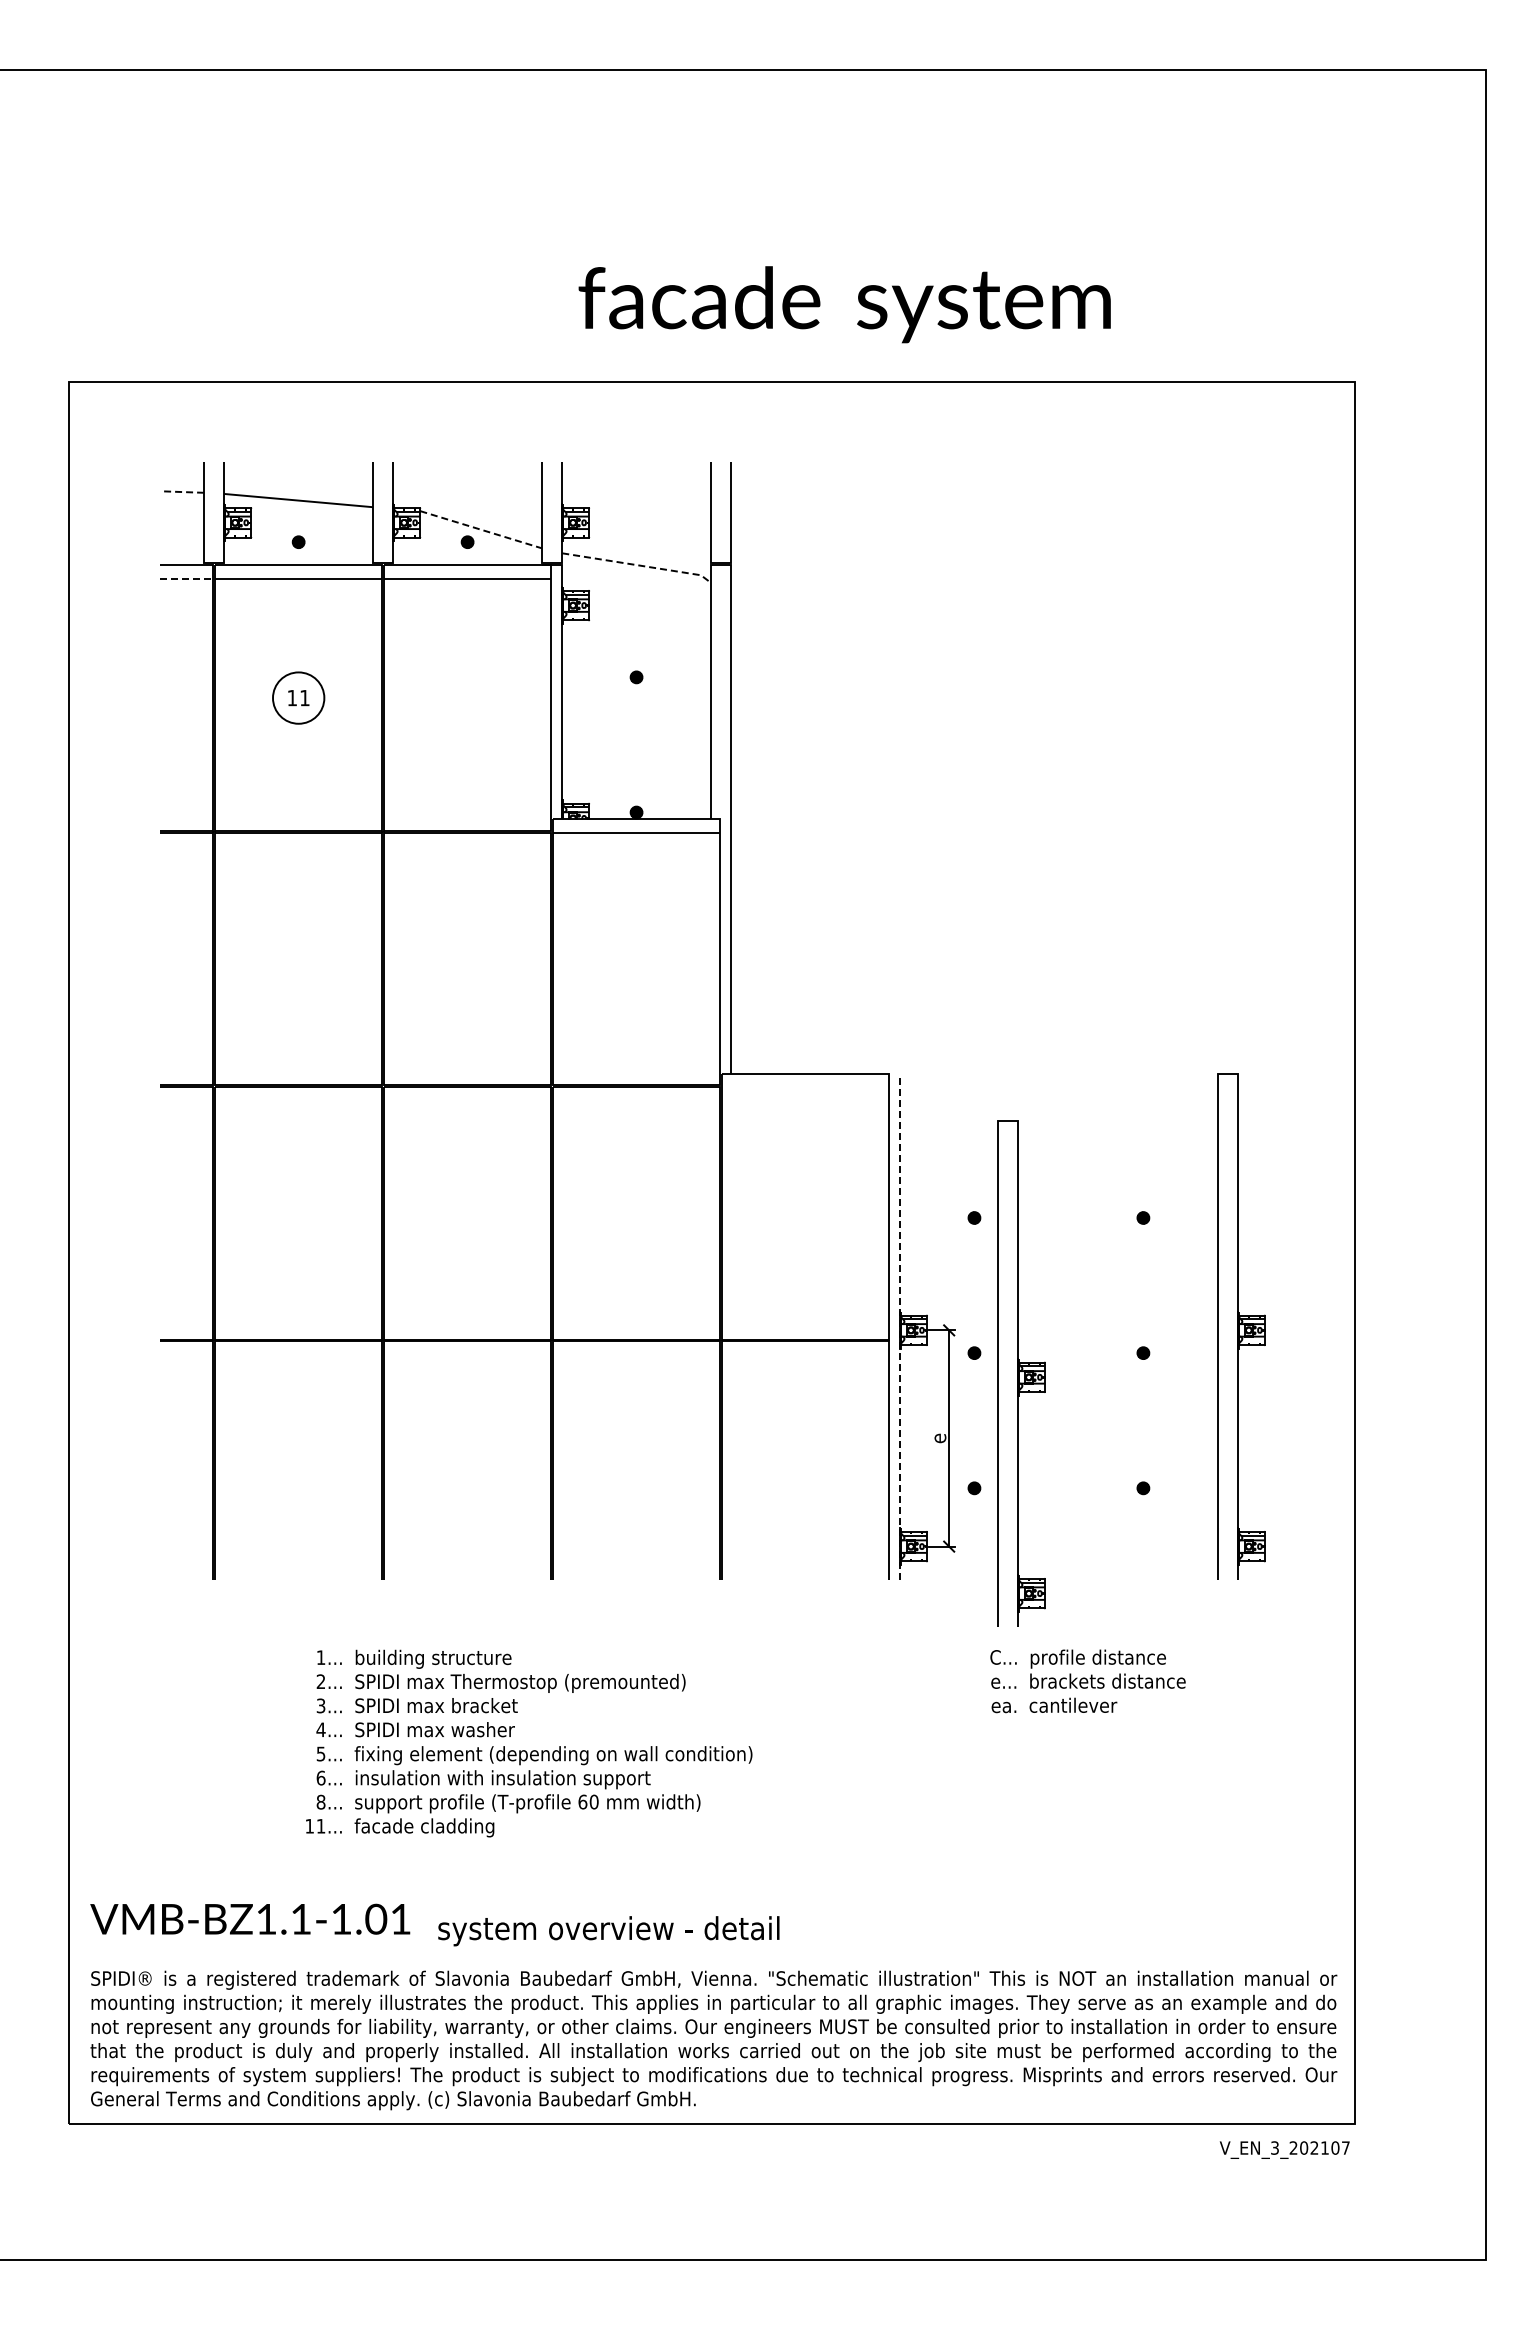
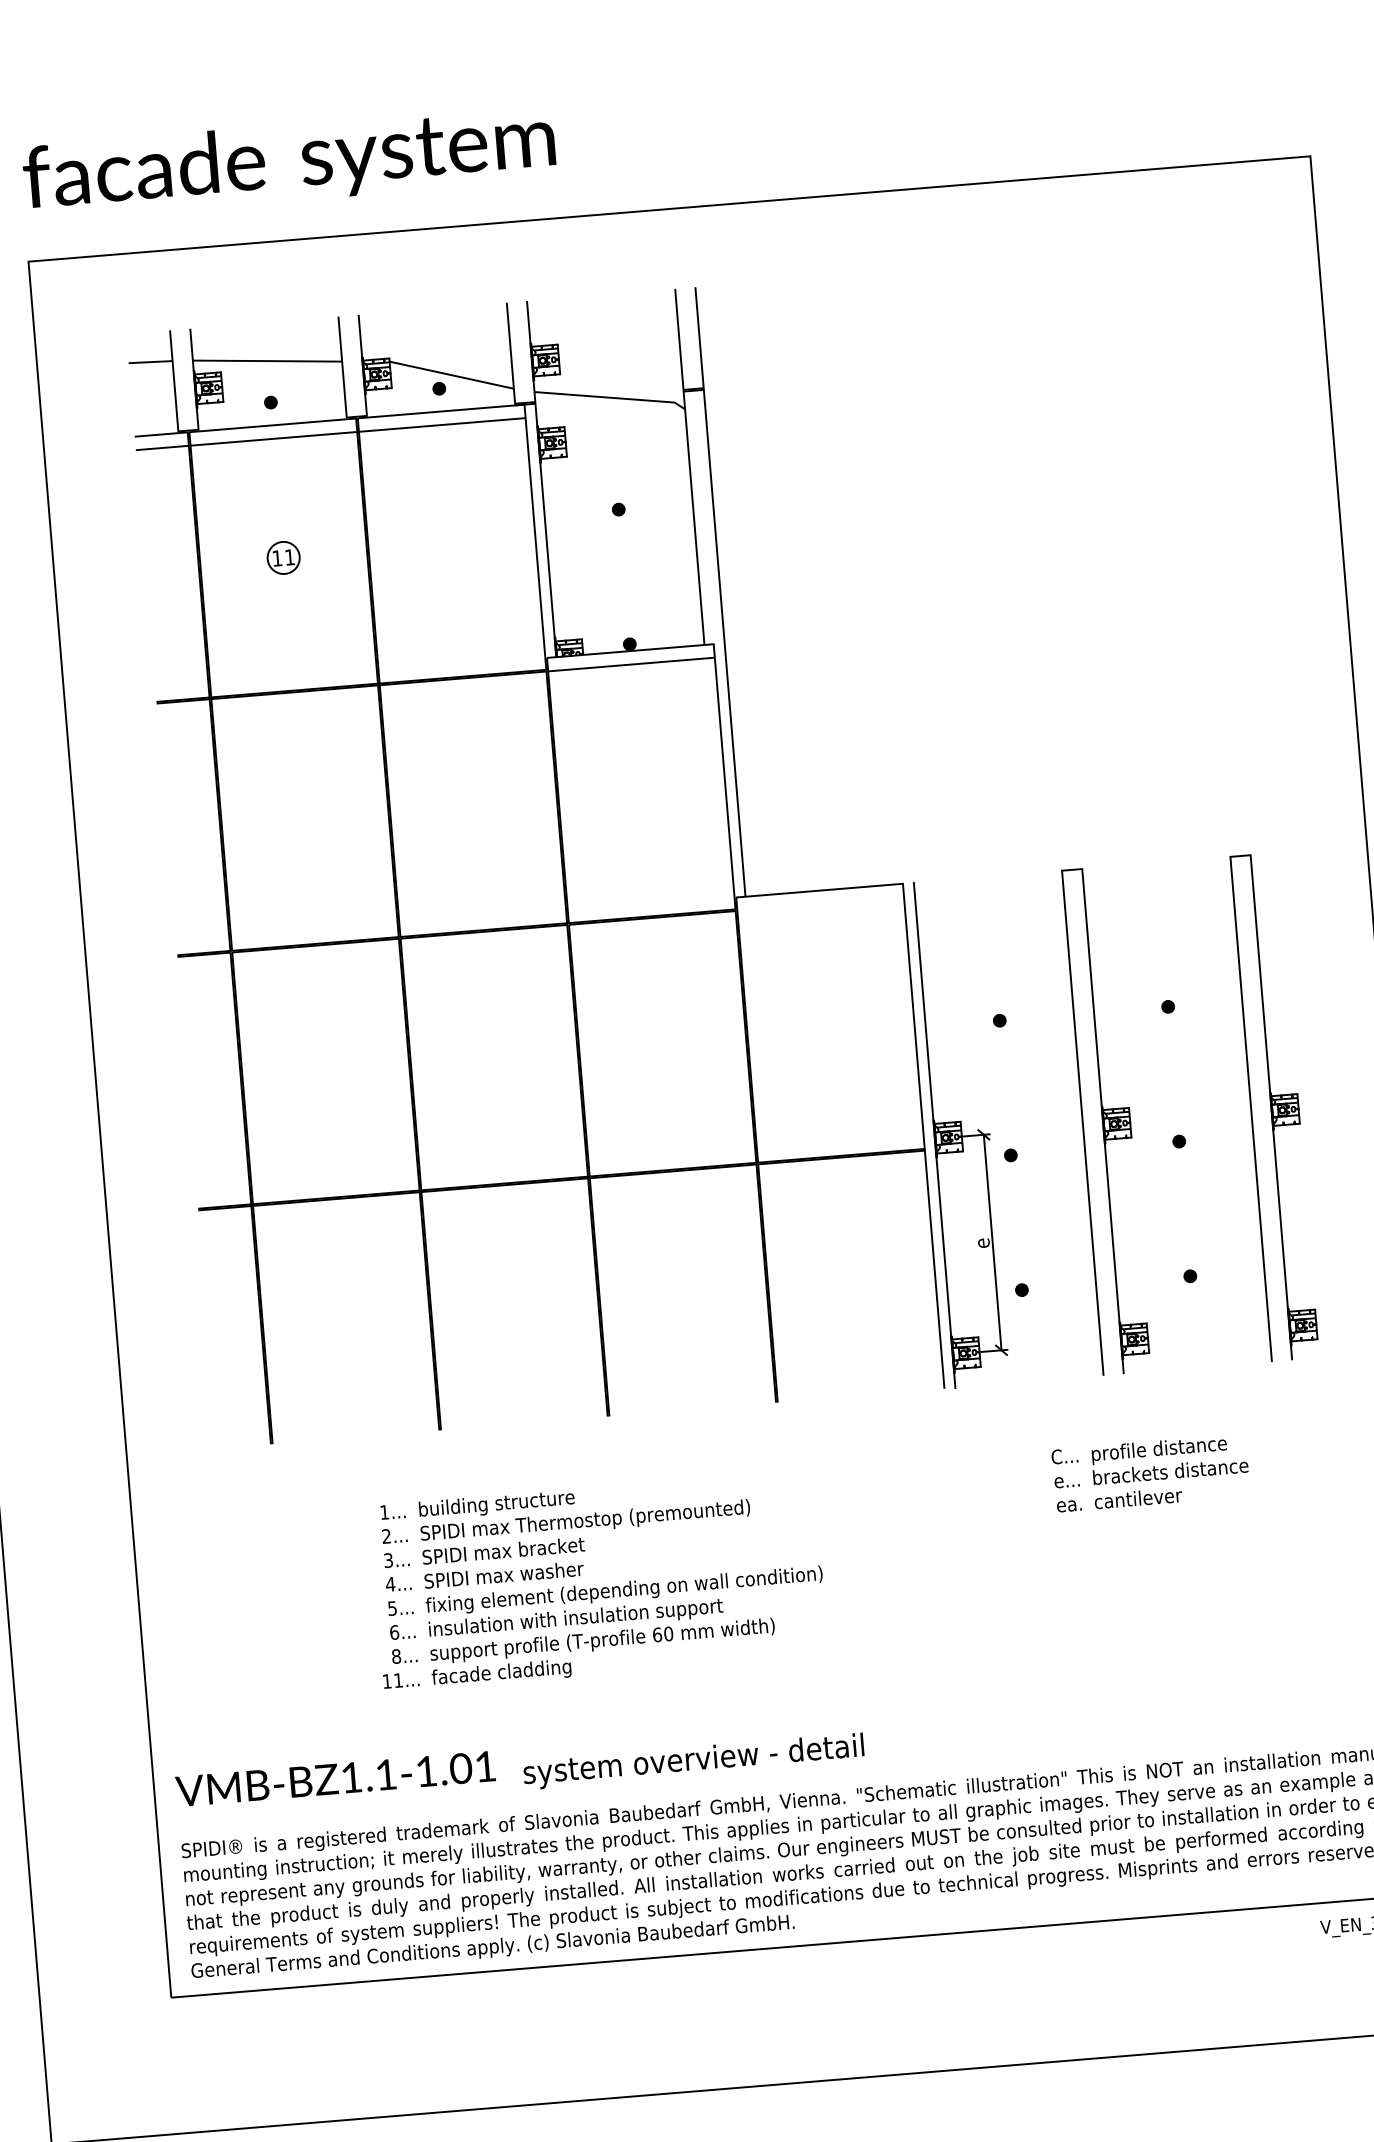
text: (844, 304) -> (289, 162), moved
line: (182, 492) -> (151, 362), dashed -> solid
line: (481, 529) -> (452, 374), dashed -> solid
line: (638, 565) -> (611, 397), dashed -> solid
line: (186, 578) -> (162, 447), dashed -> solid
circle: (298, 698) -> (283, 558), size x0.62
line: (900, 1326) -> (934, 1134), dashed -> solid
part: (1021, 1373) -> (1106, 1120), moved

